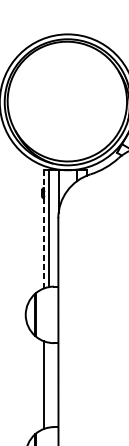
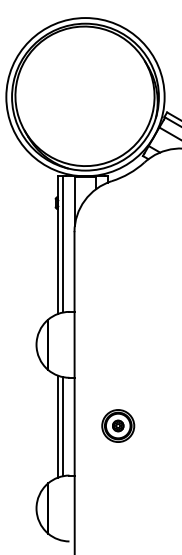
line: (43, 229) -> (57, 245), dashed -> solid
line: (48, 384) -> (63, 426), added
part: (96, 384) -> (118, 425), added

